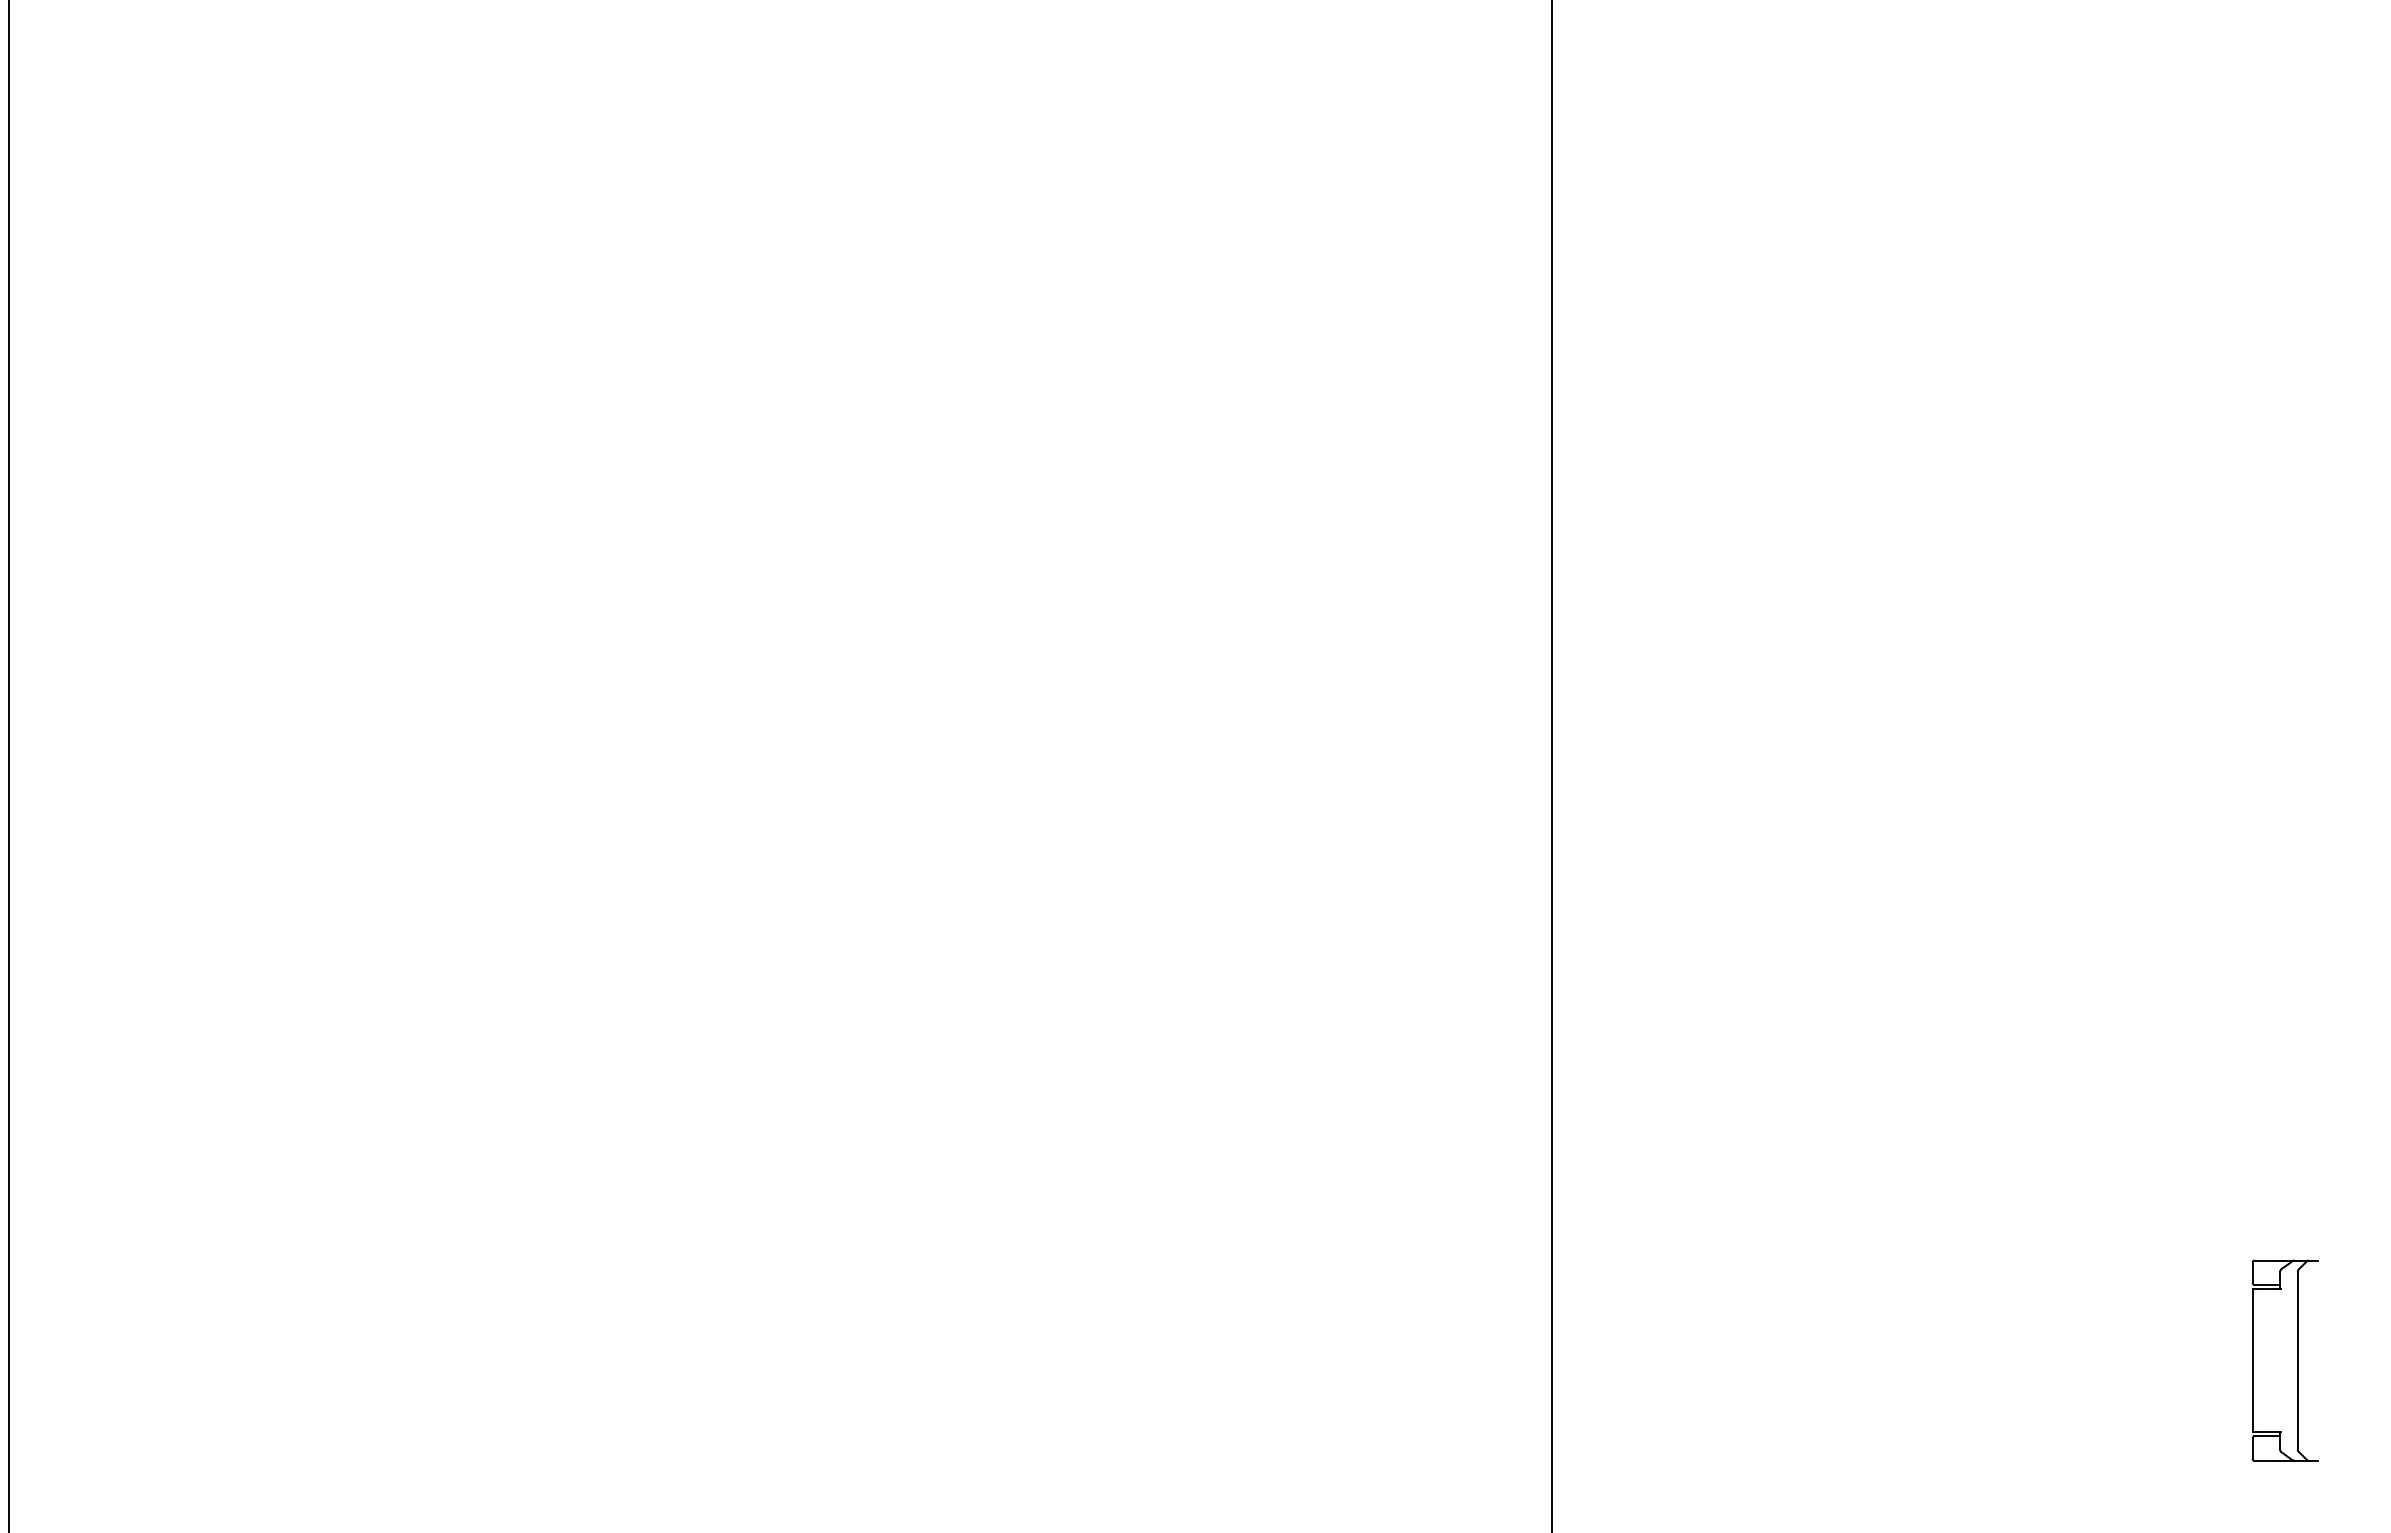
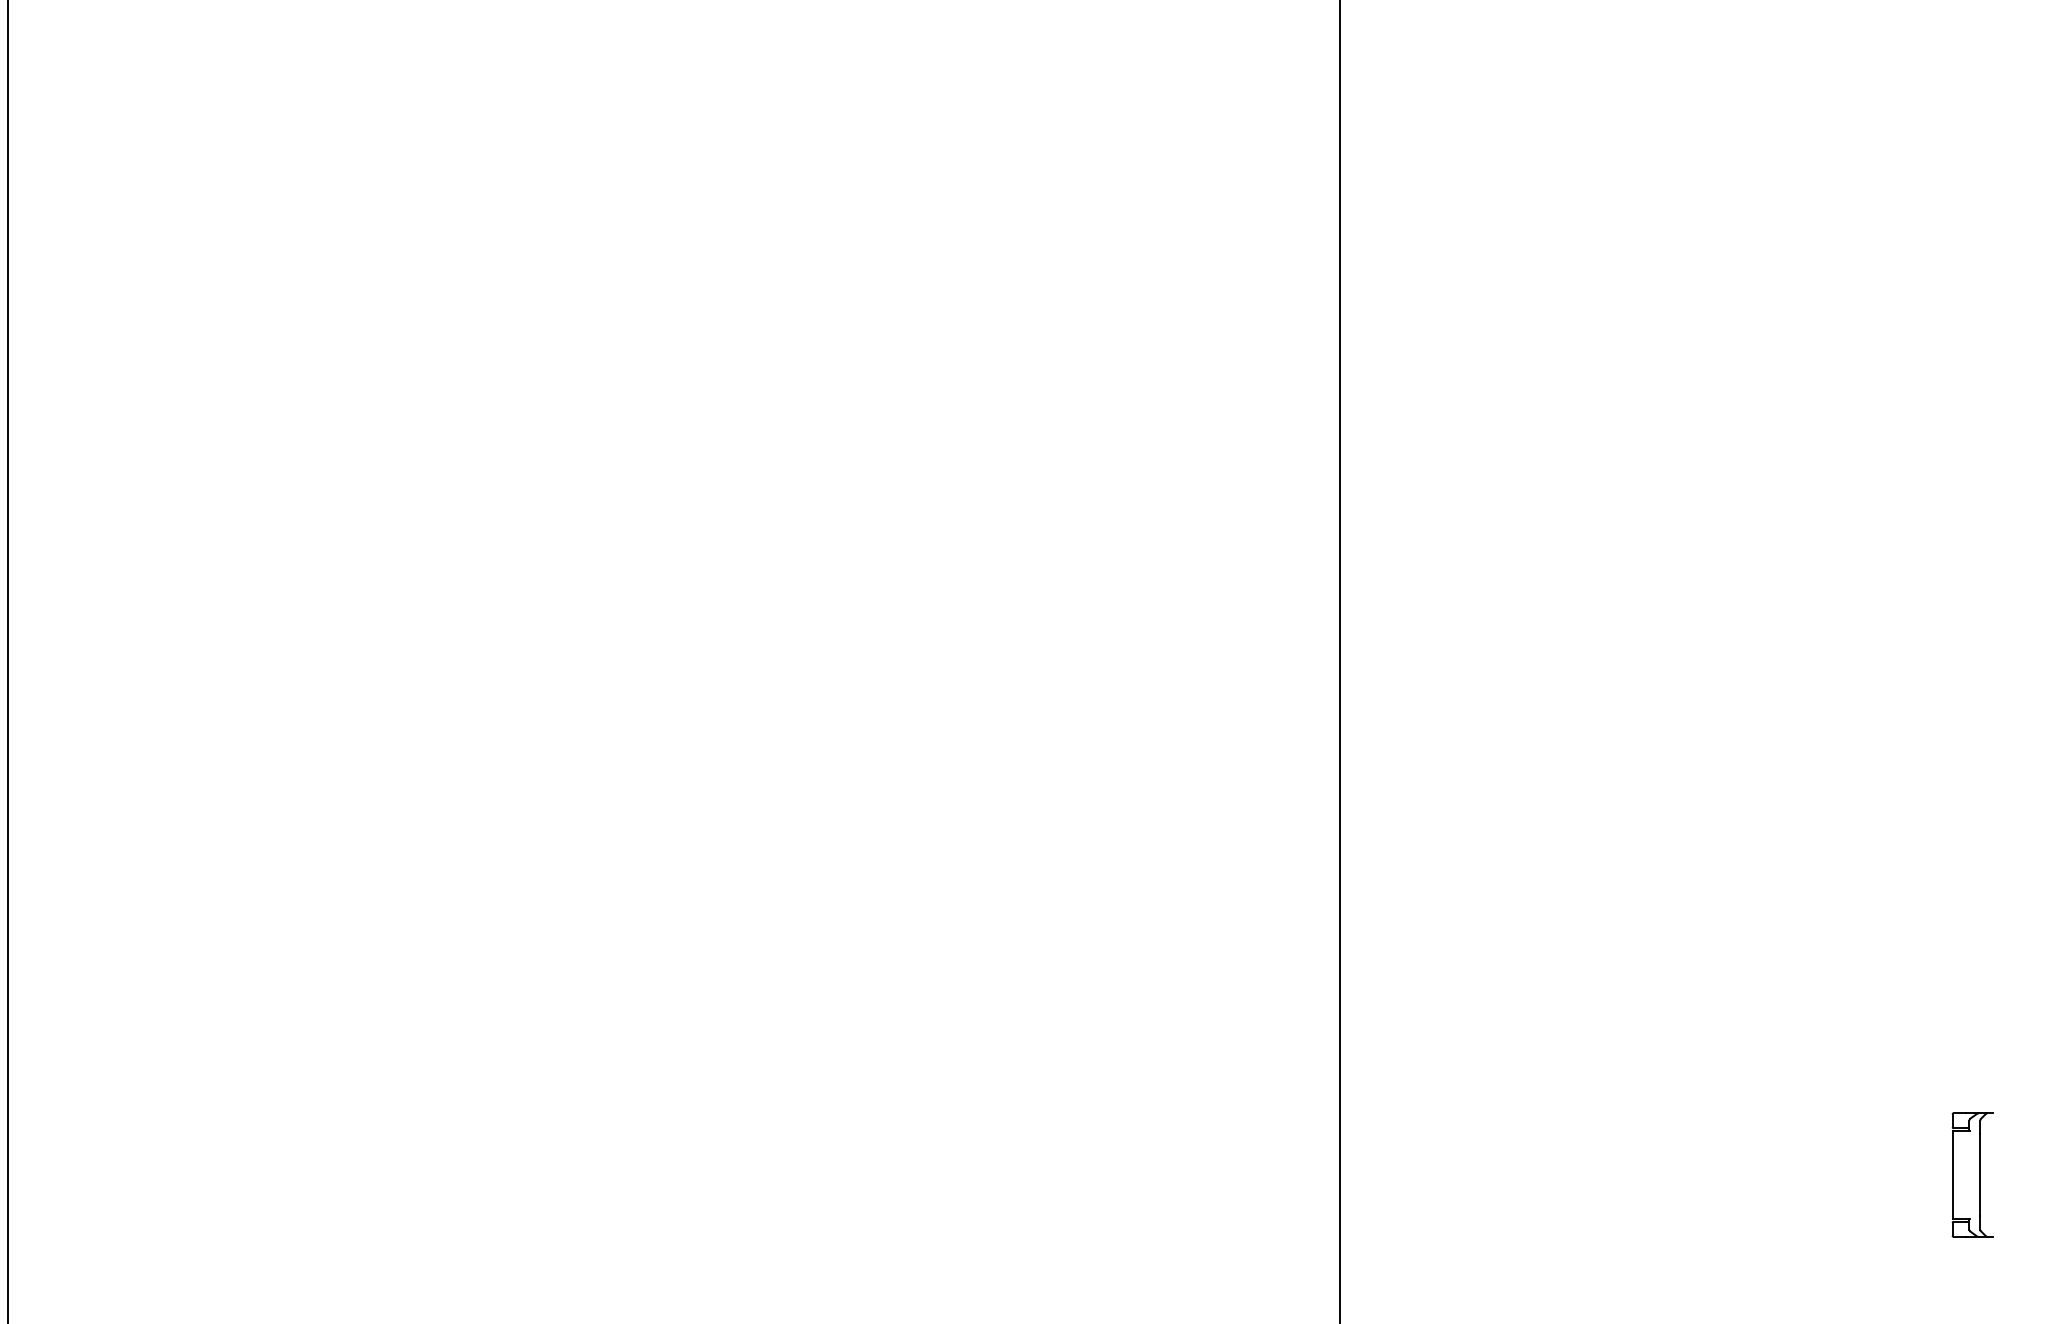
part: (2284, 1360) -> (1972, 1174), size x0.71

